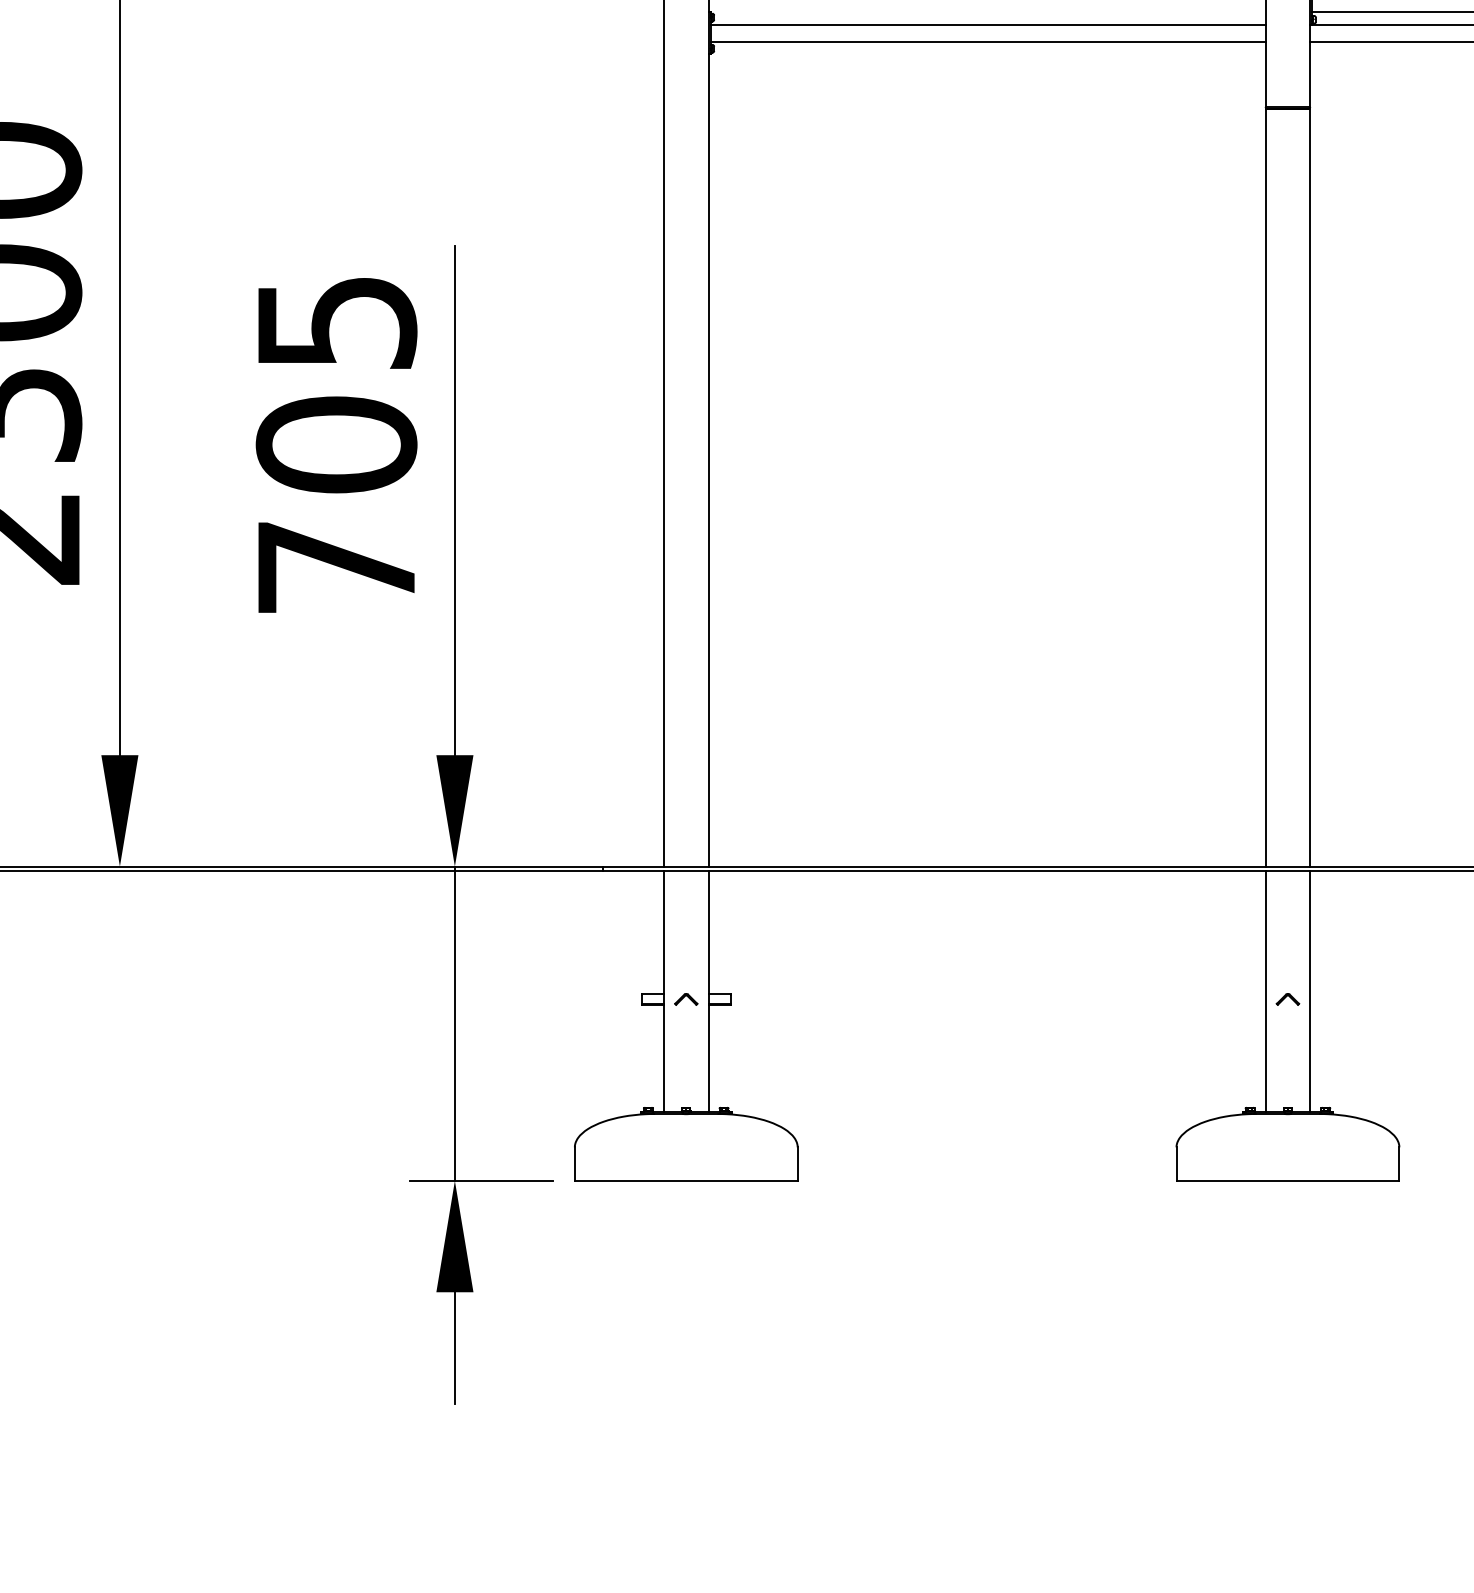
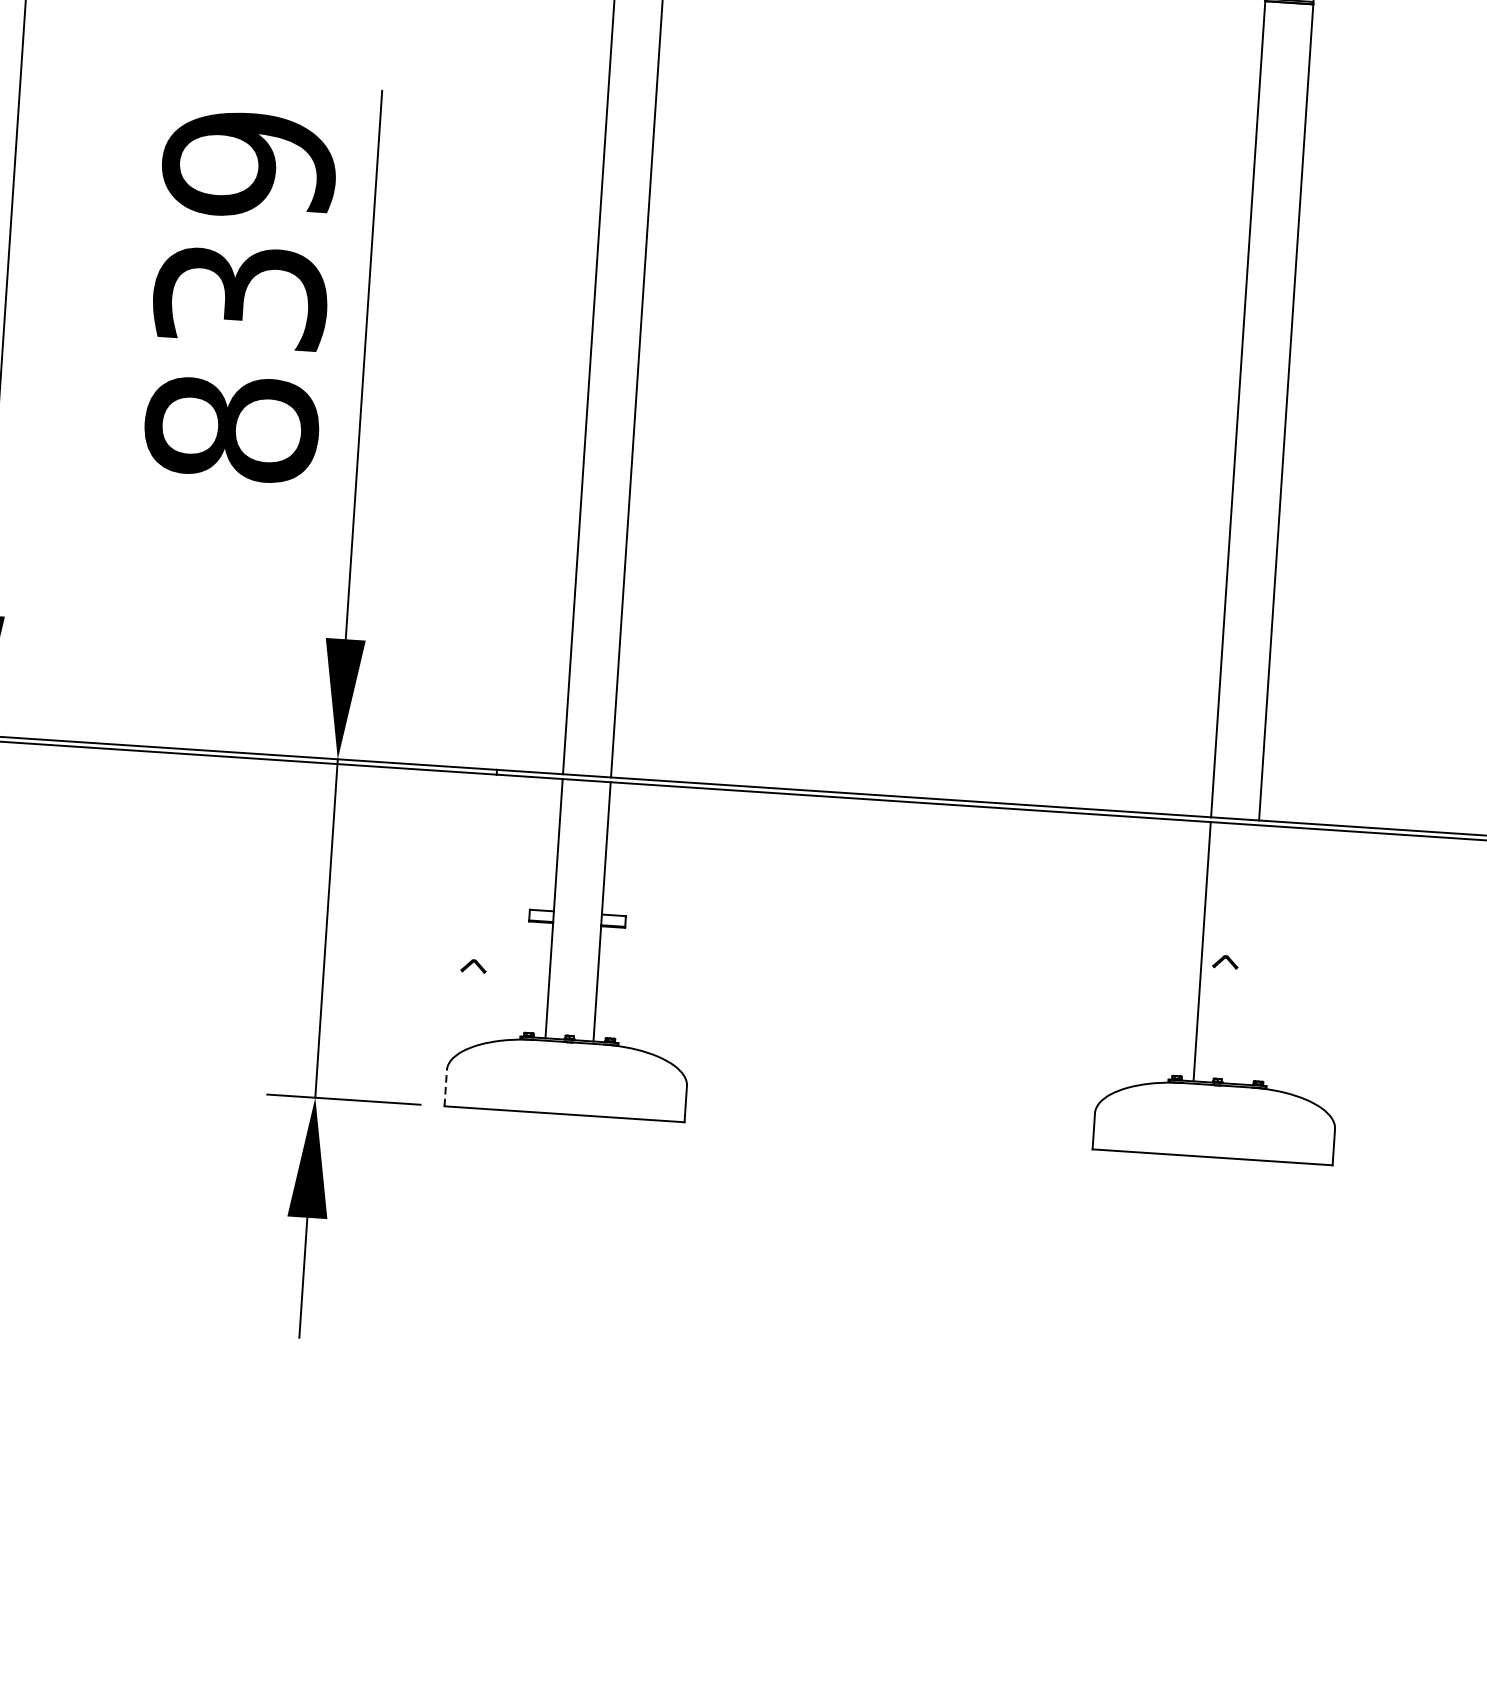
text: (336, 444) -> (240, 296), 705 -> 839
line: (1310, 991) -> (1250, 955), removed
part: (686, 999) -> (474, 966), moved
line: (574, 1164) -> (445, 1088), solid -> dashed

